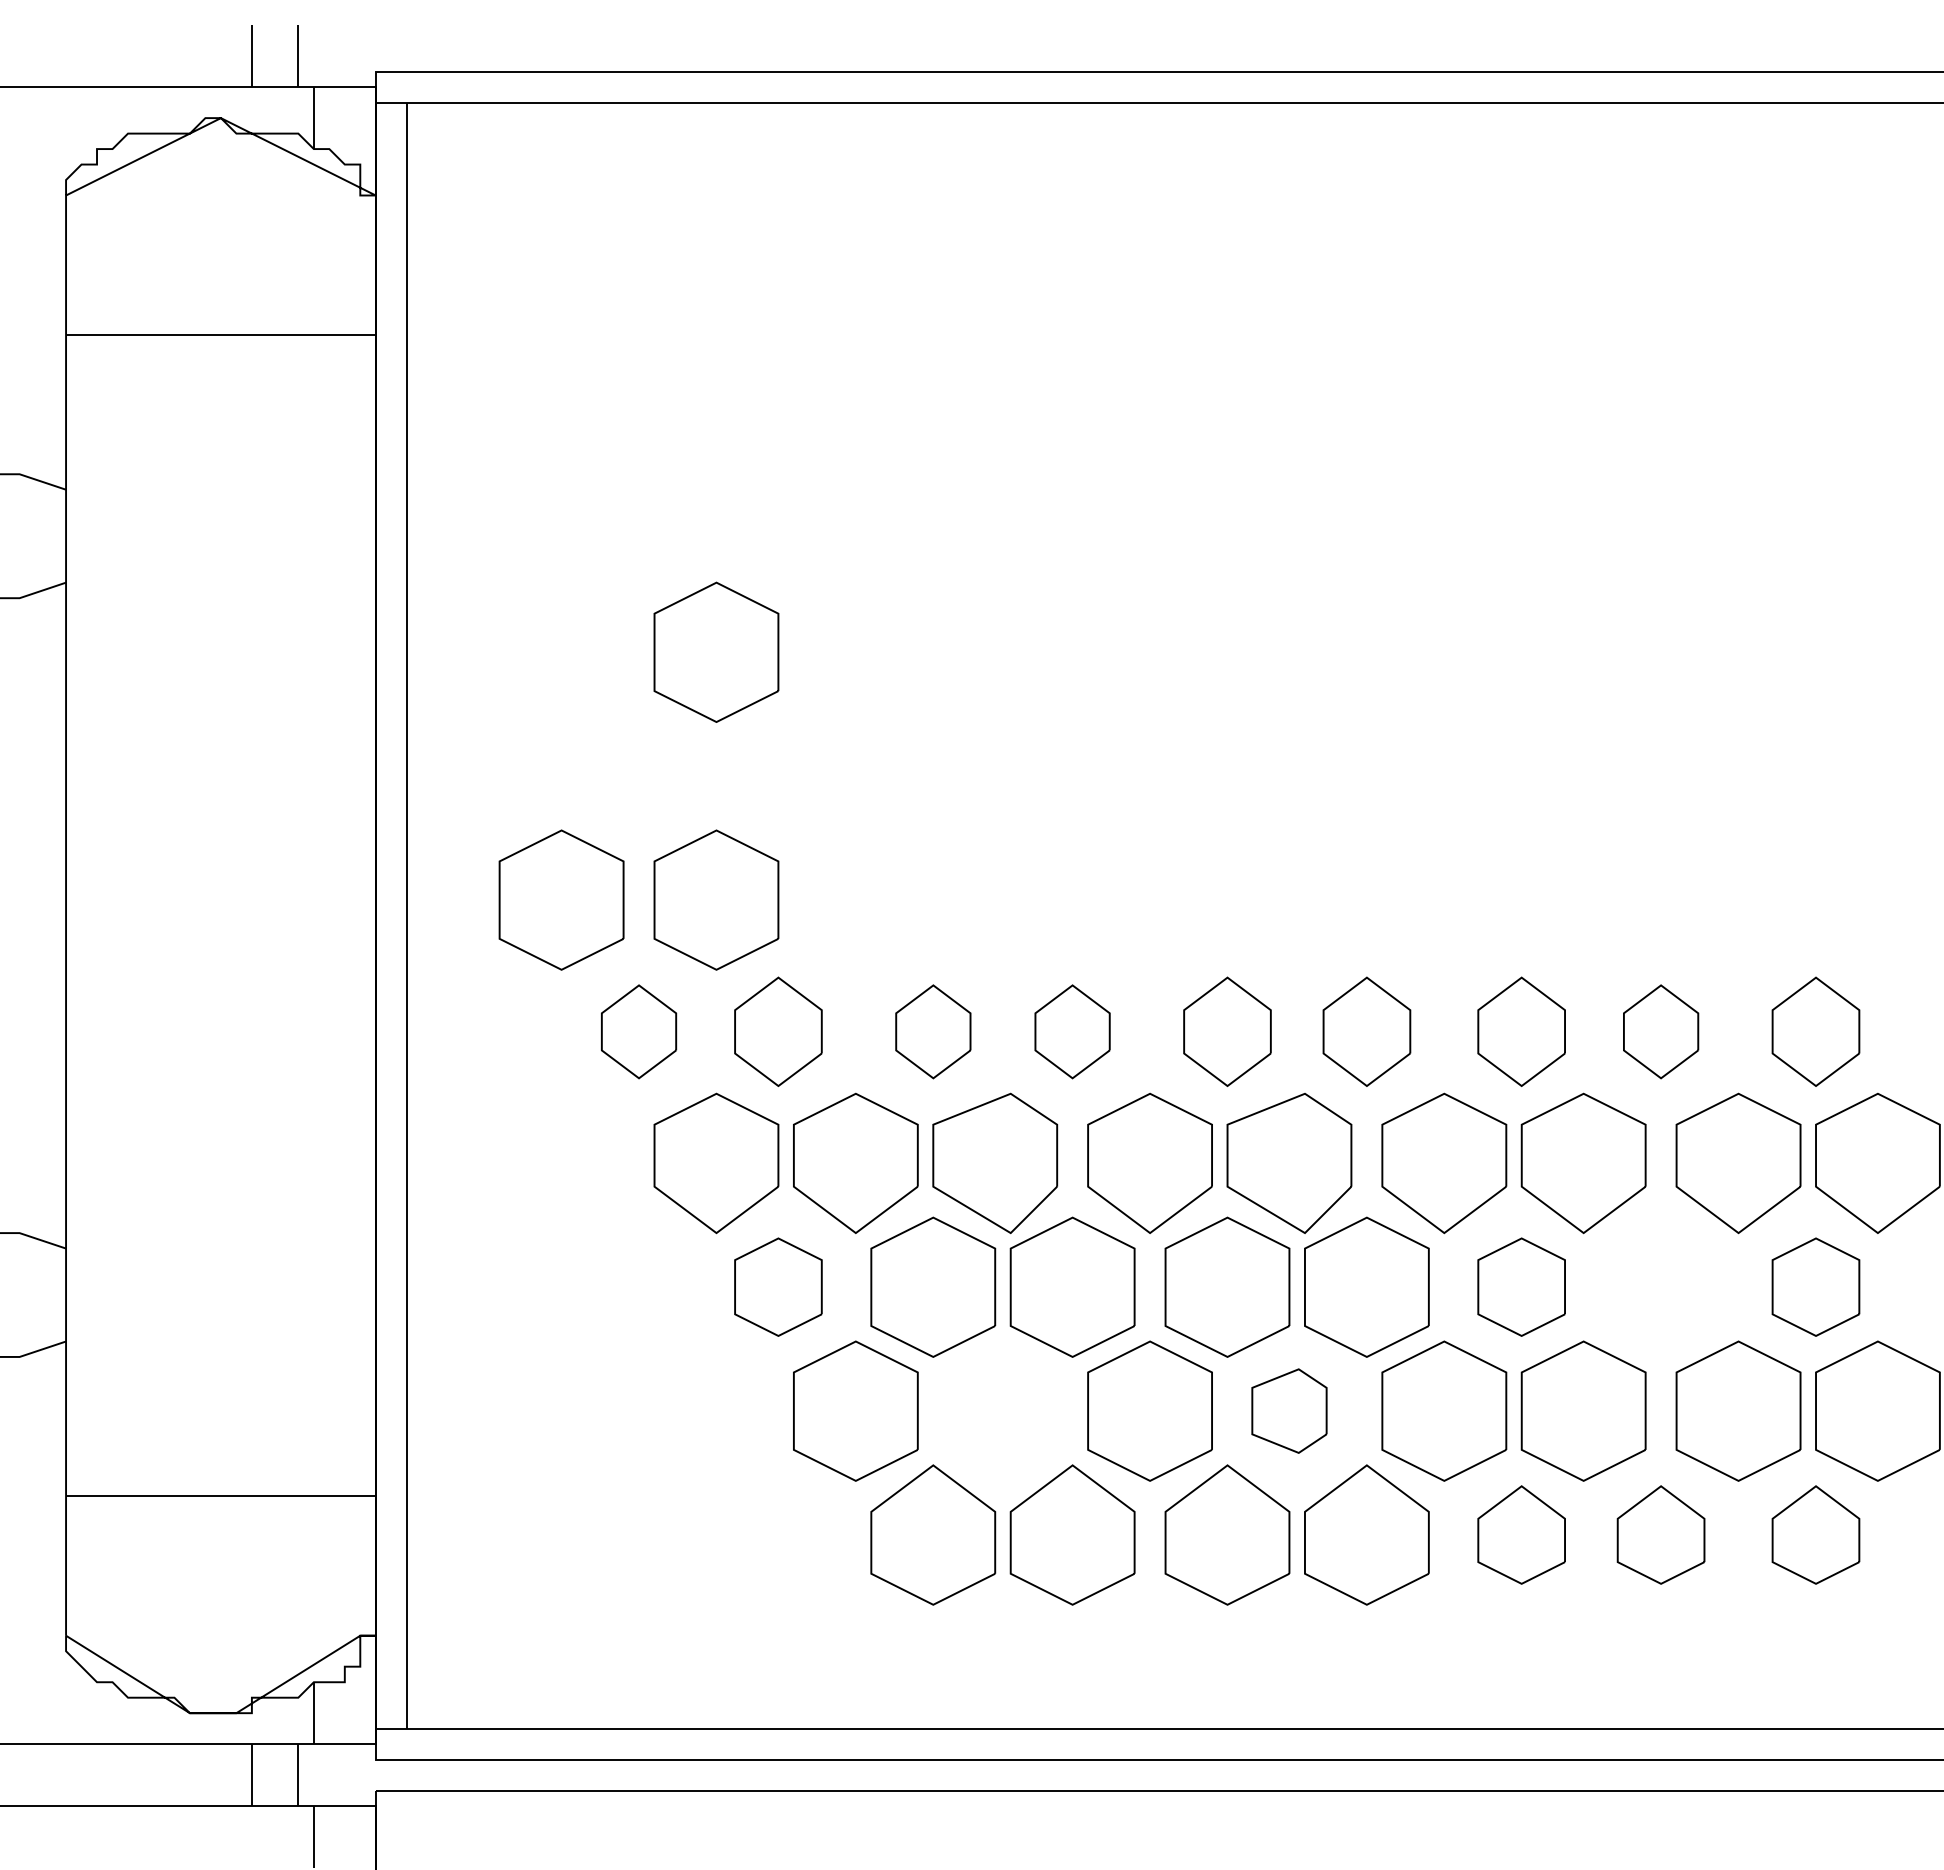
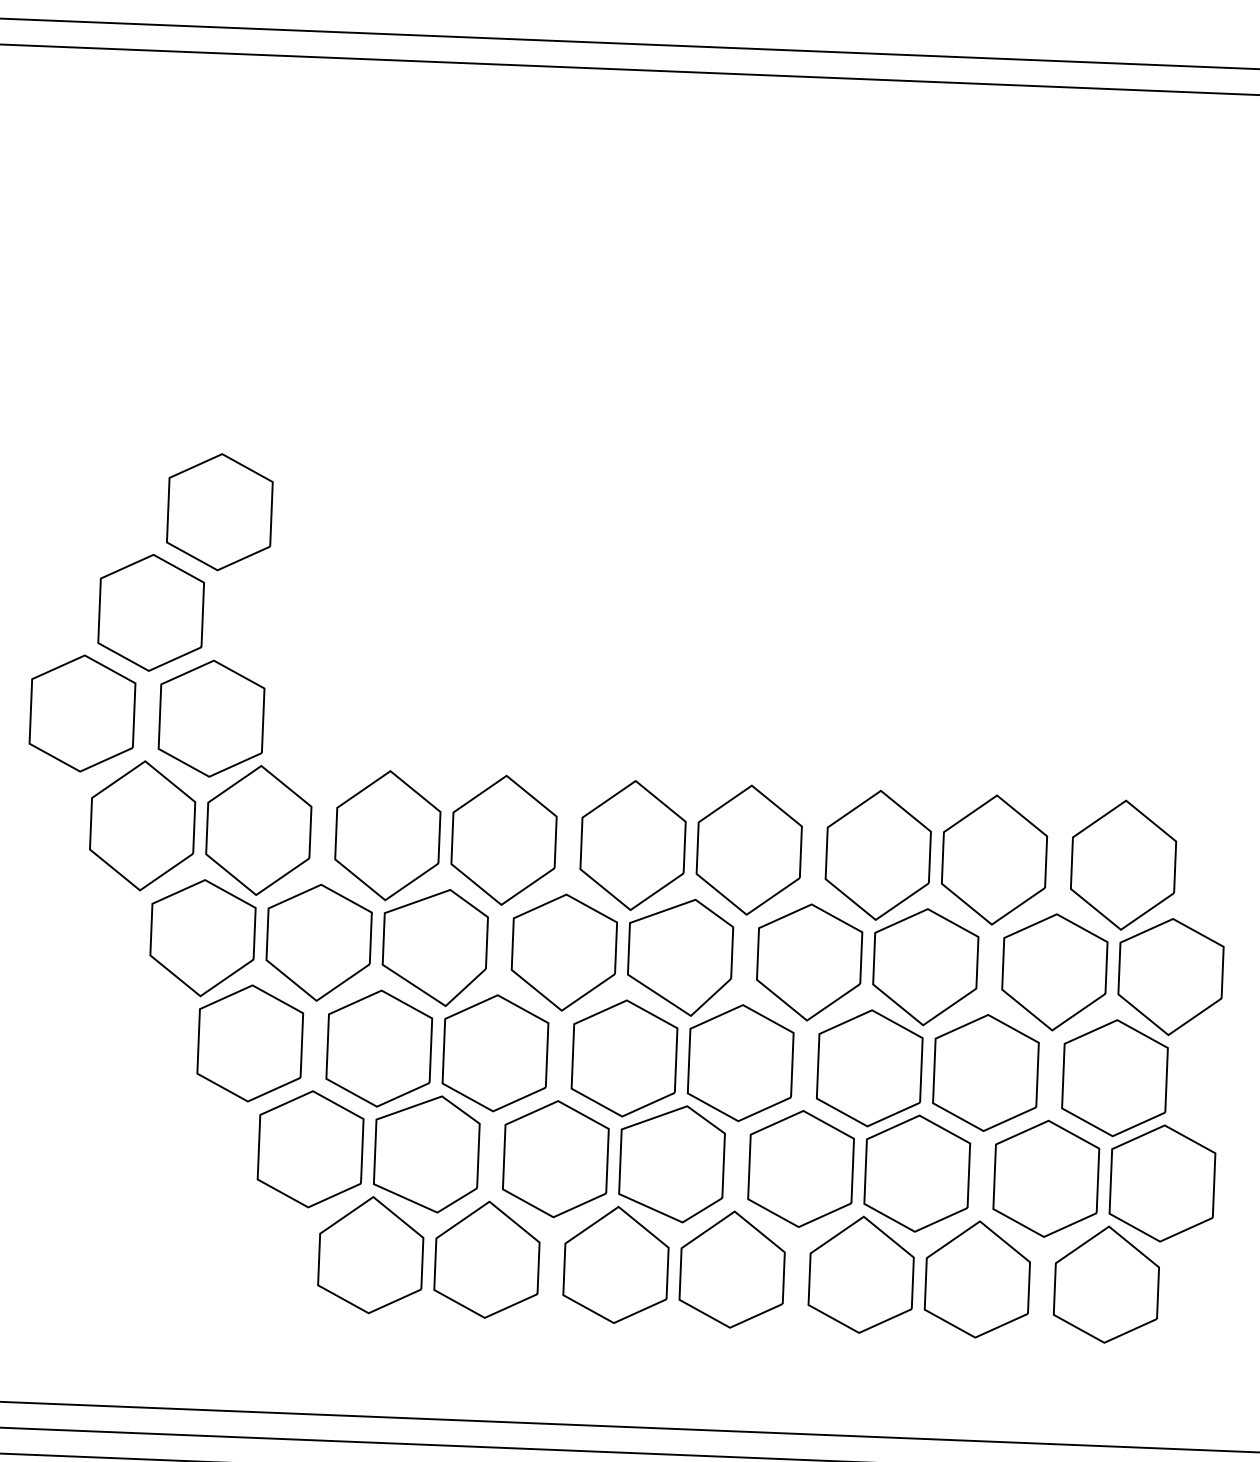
part: (638, 775) -> (150, 612), added
part: (638, 1031) -> (142, 825), size x1.67
part: (778, 1031) -> (258, 830), size x1.43
part: (933, 1031) -> (388, 835), size x1.67
part: (1072, 1031) -> (503, 840), size x1.67
part: (1227, 1031) -> (633, 845), size x1.43
part: (1366, 1031) -> (748, 849), size x1.43
part: (1521, 1031) -> (878, 855), size x1.43
part: (1660, 1031) -> (993, 859), size x1.67
part: (1815, 1031) -> (1123, 864), size x1.43
part: (778, 1286) -> (250, 1042), size x1.43
part: (1521, 1286) -> (869, 1067), size x1.43
part: (1660, 1286) -> (985, 1072), added
part: (1815, 1286) -> (1114, 1077), size x1.43
part: (995, 1410) -> (427, 1153), added
part: (1289, 1410) -> (672, 1163), size x1.67
part: (1521, 1534) -> (861, 1274), size x1.43
part: (1660, 1534) -> (977, 1279), size x1.43
part: (1815, 1534) -> (1106, 1284), size x1.43

